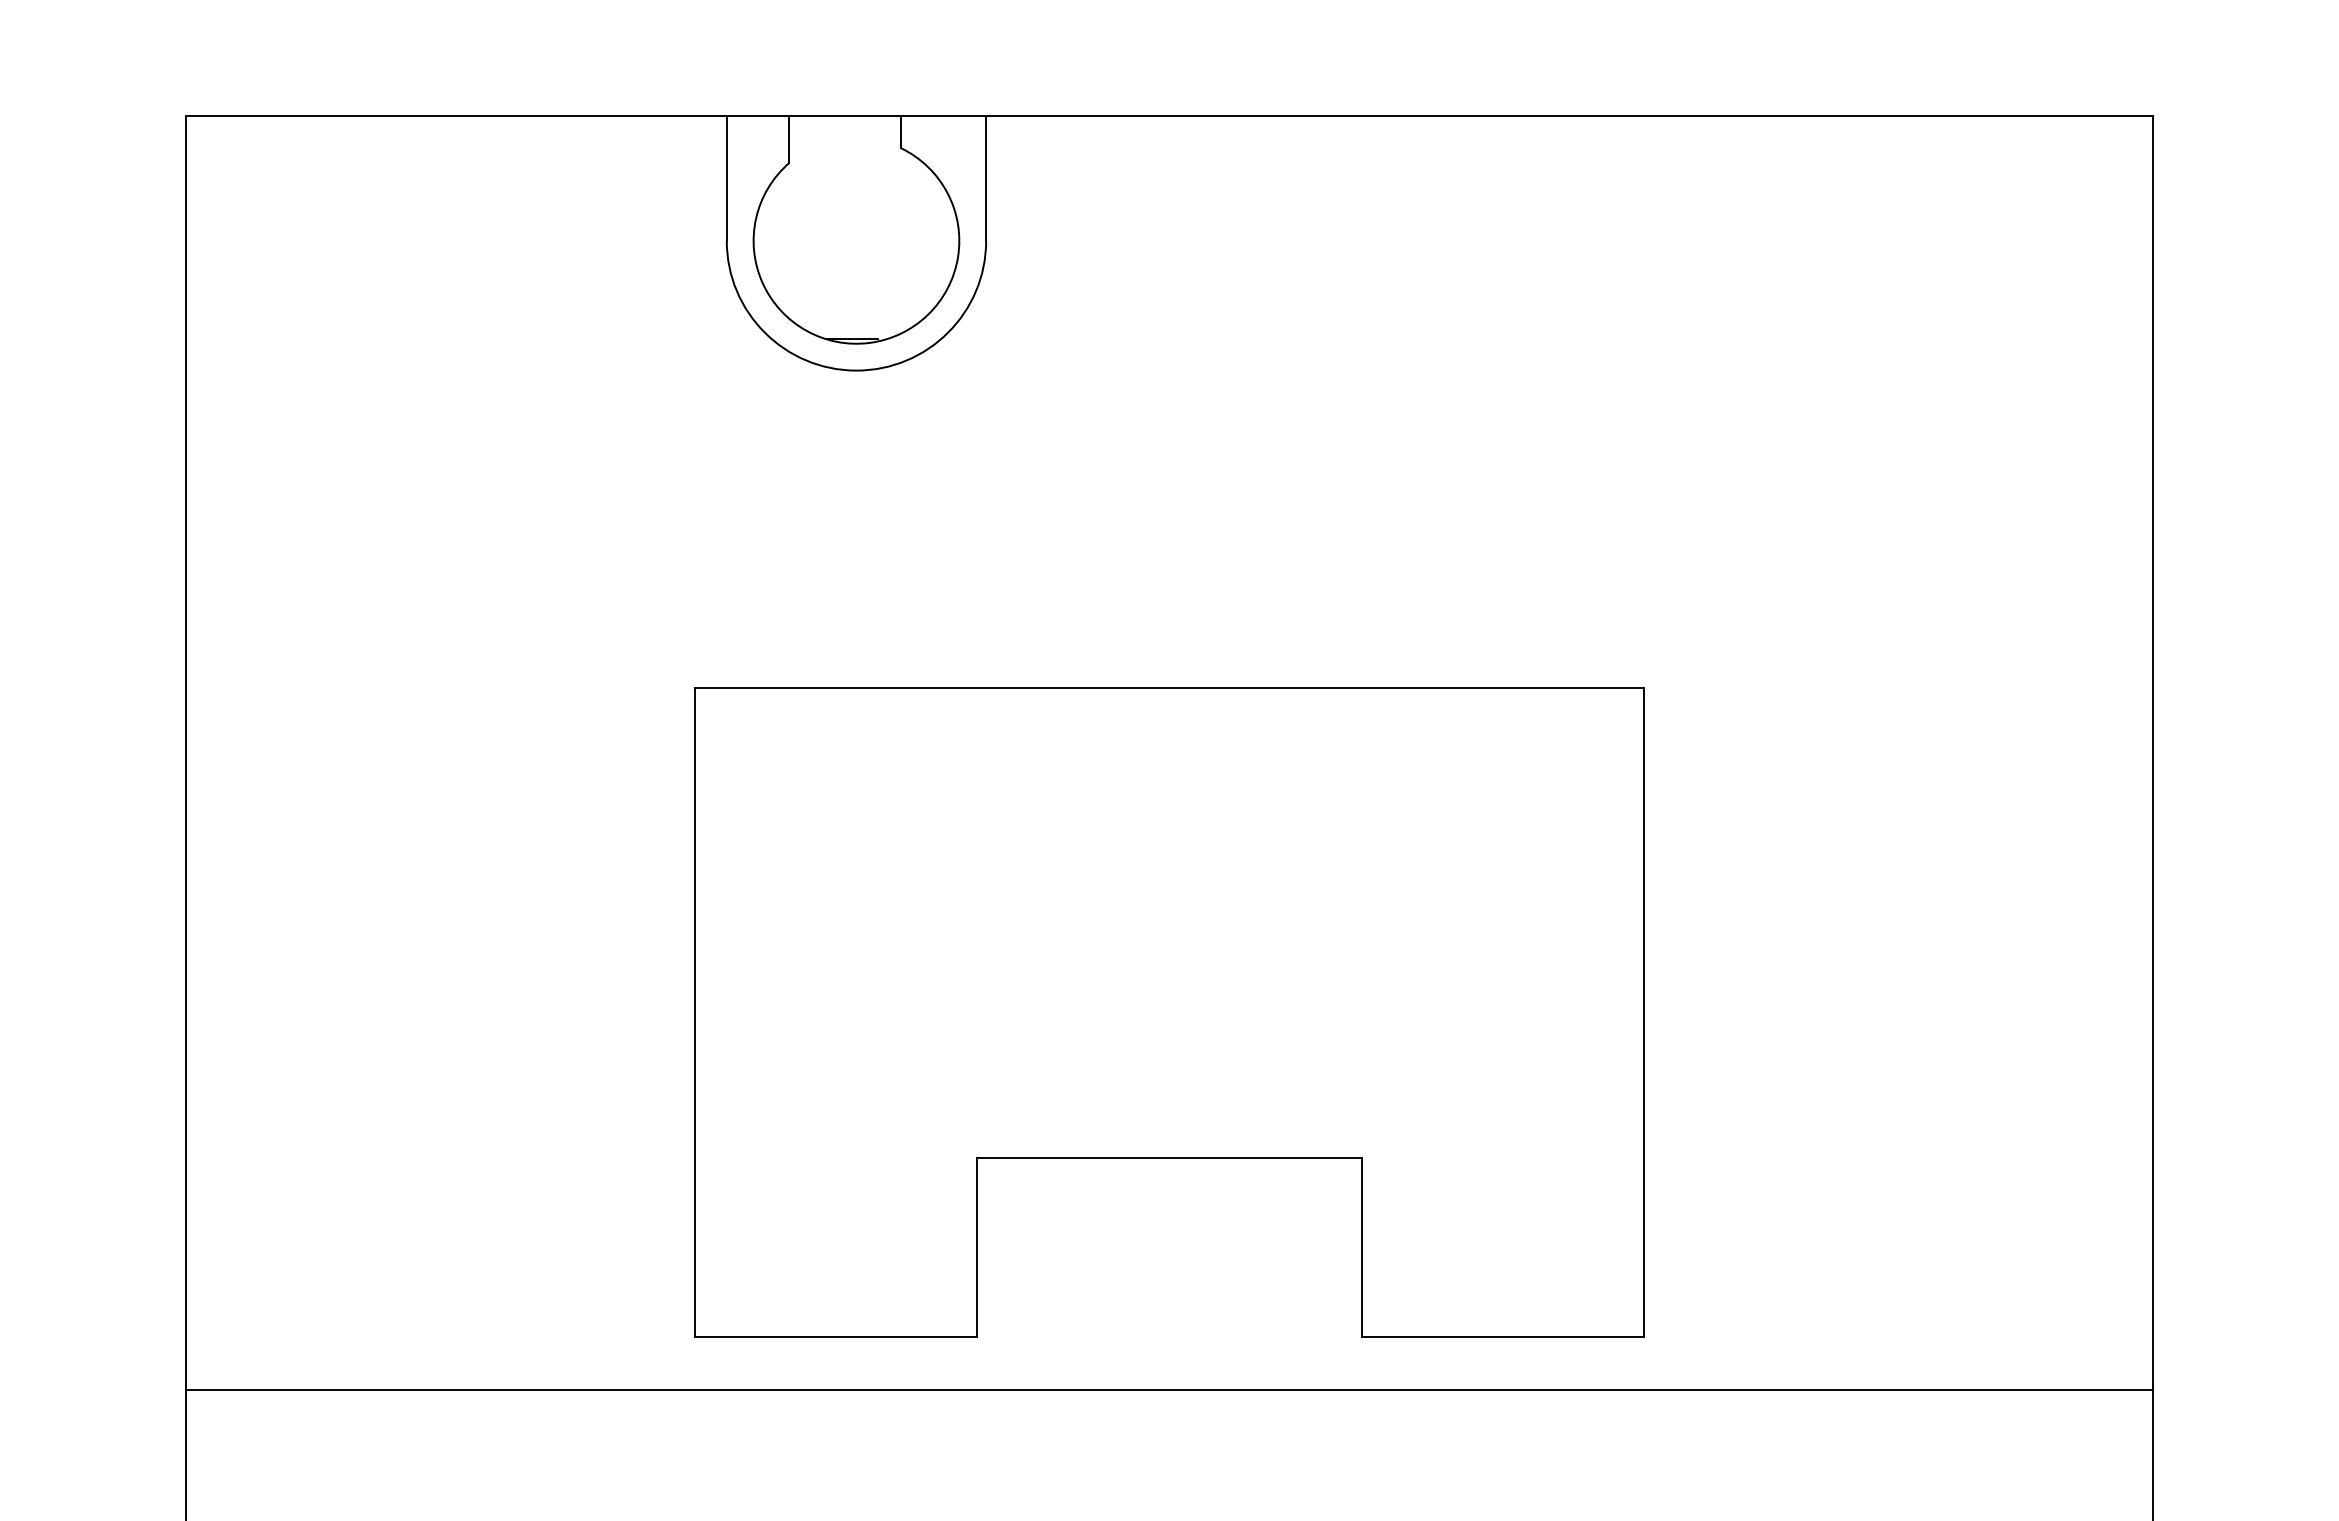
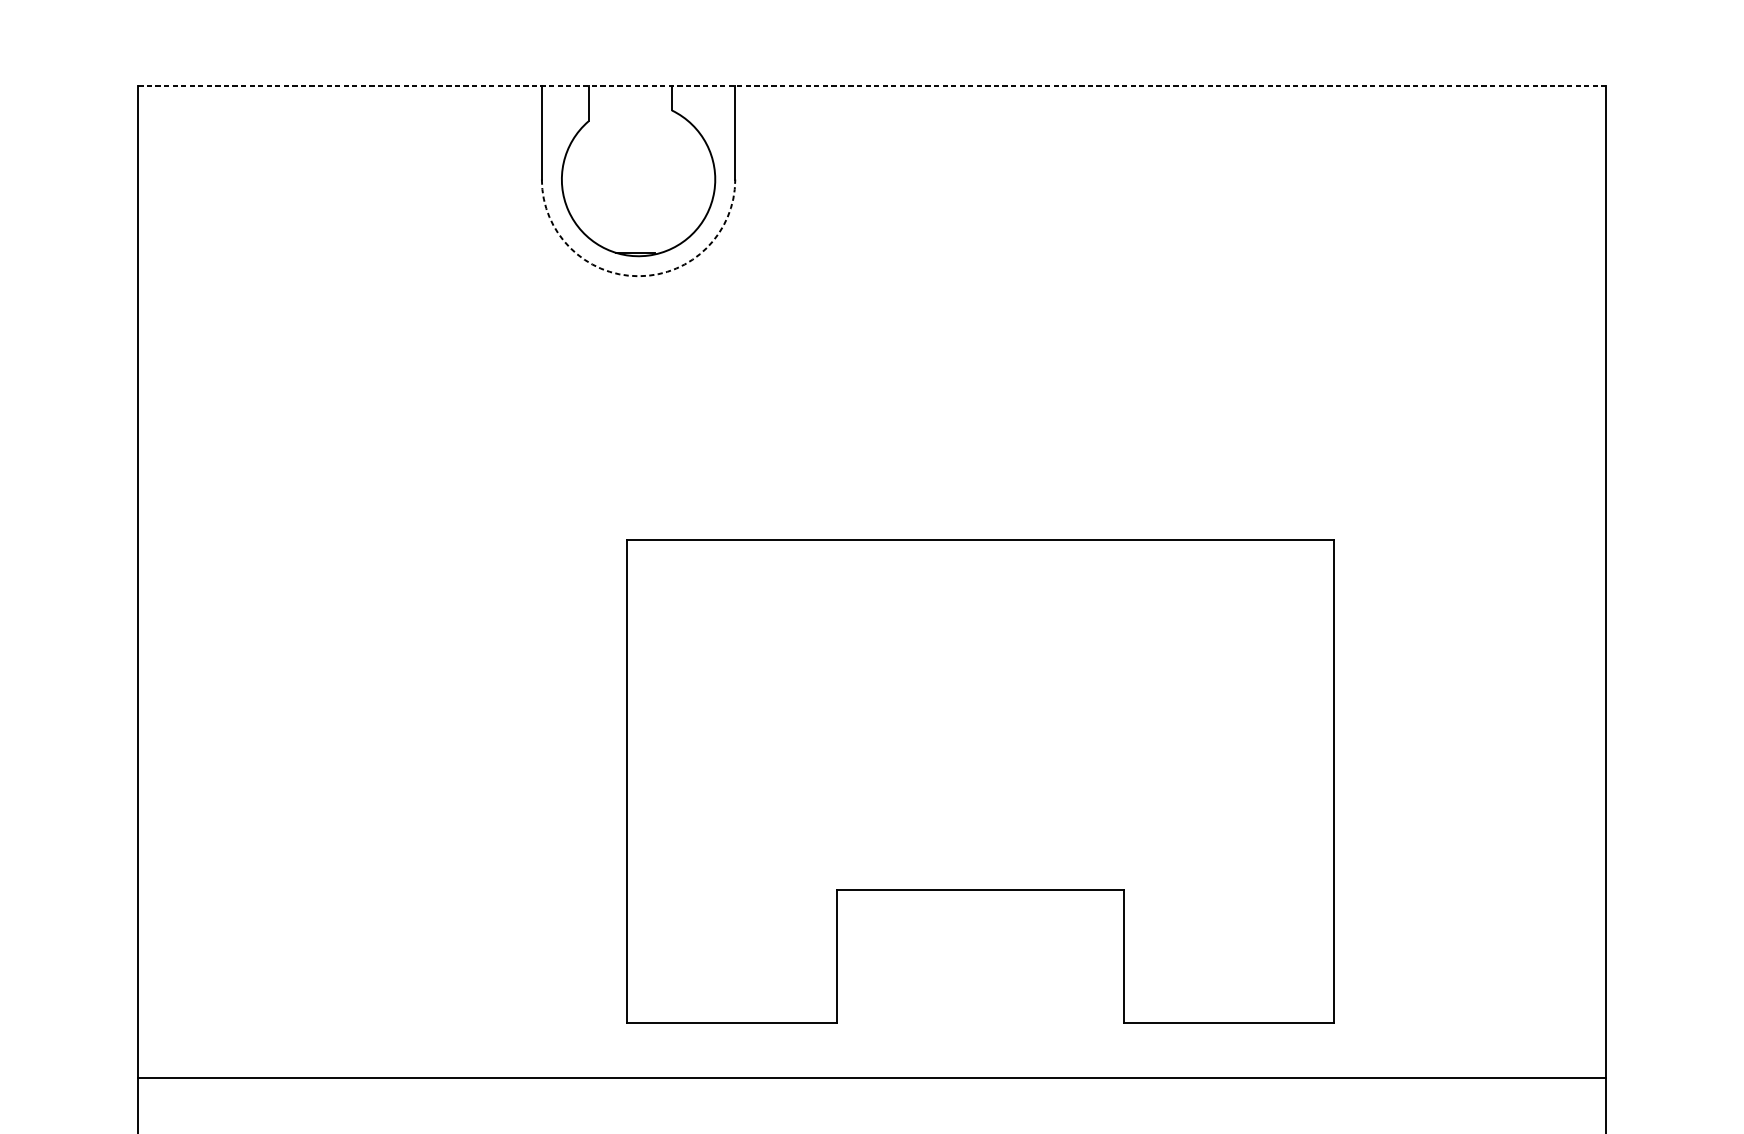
line: (1169, 115) -> (872, 86), solid -> dashed
arc: (856, 370) -> (638, 276), solid -> dashed
part: (1169, 1012) -> (980, 781), moved
line: (1169, 1390) -> (872, 1078), moved

